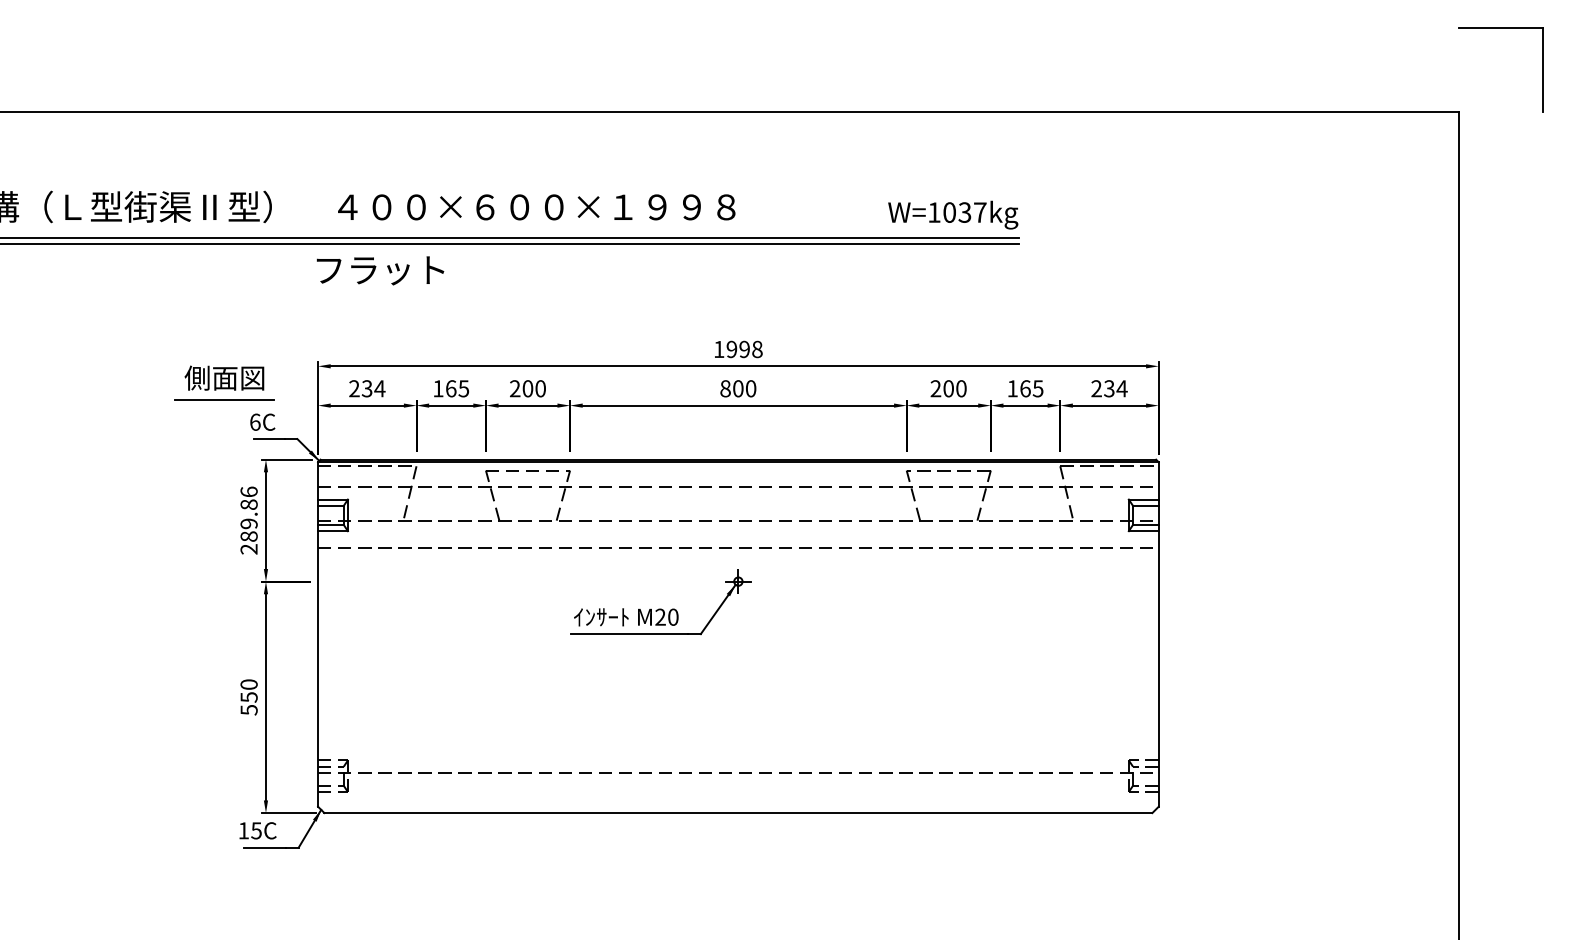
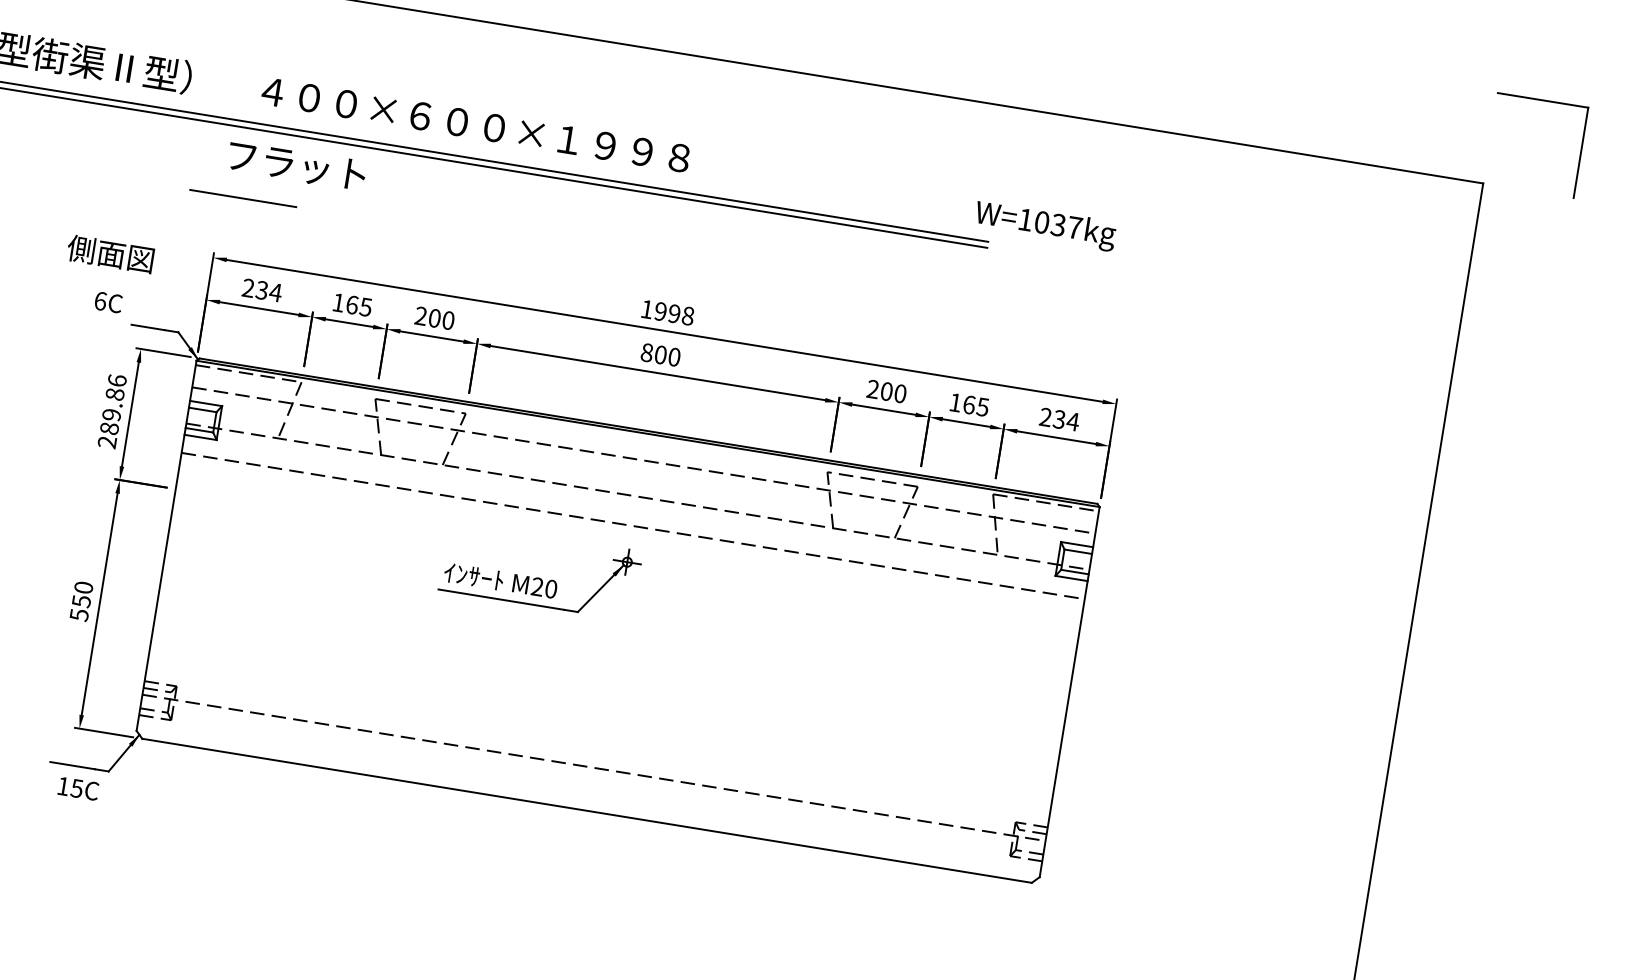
text: (953, 214) -> (1045, 225), moved
line: (224, 399) -> (243, 197), moved
text: (262, 421) -> (108, 301), moved
text: (257, 830) -> (78, 788), moved

